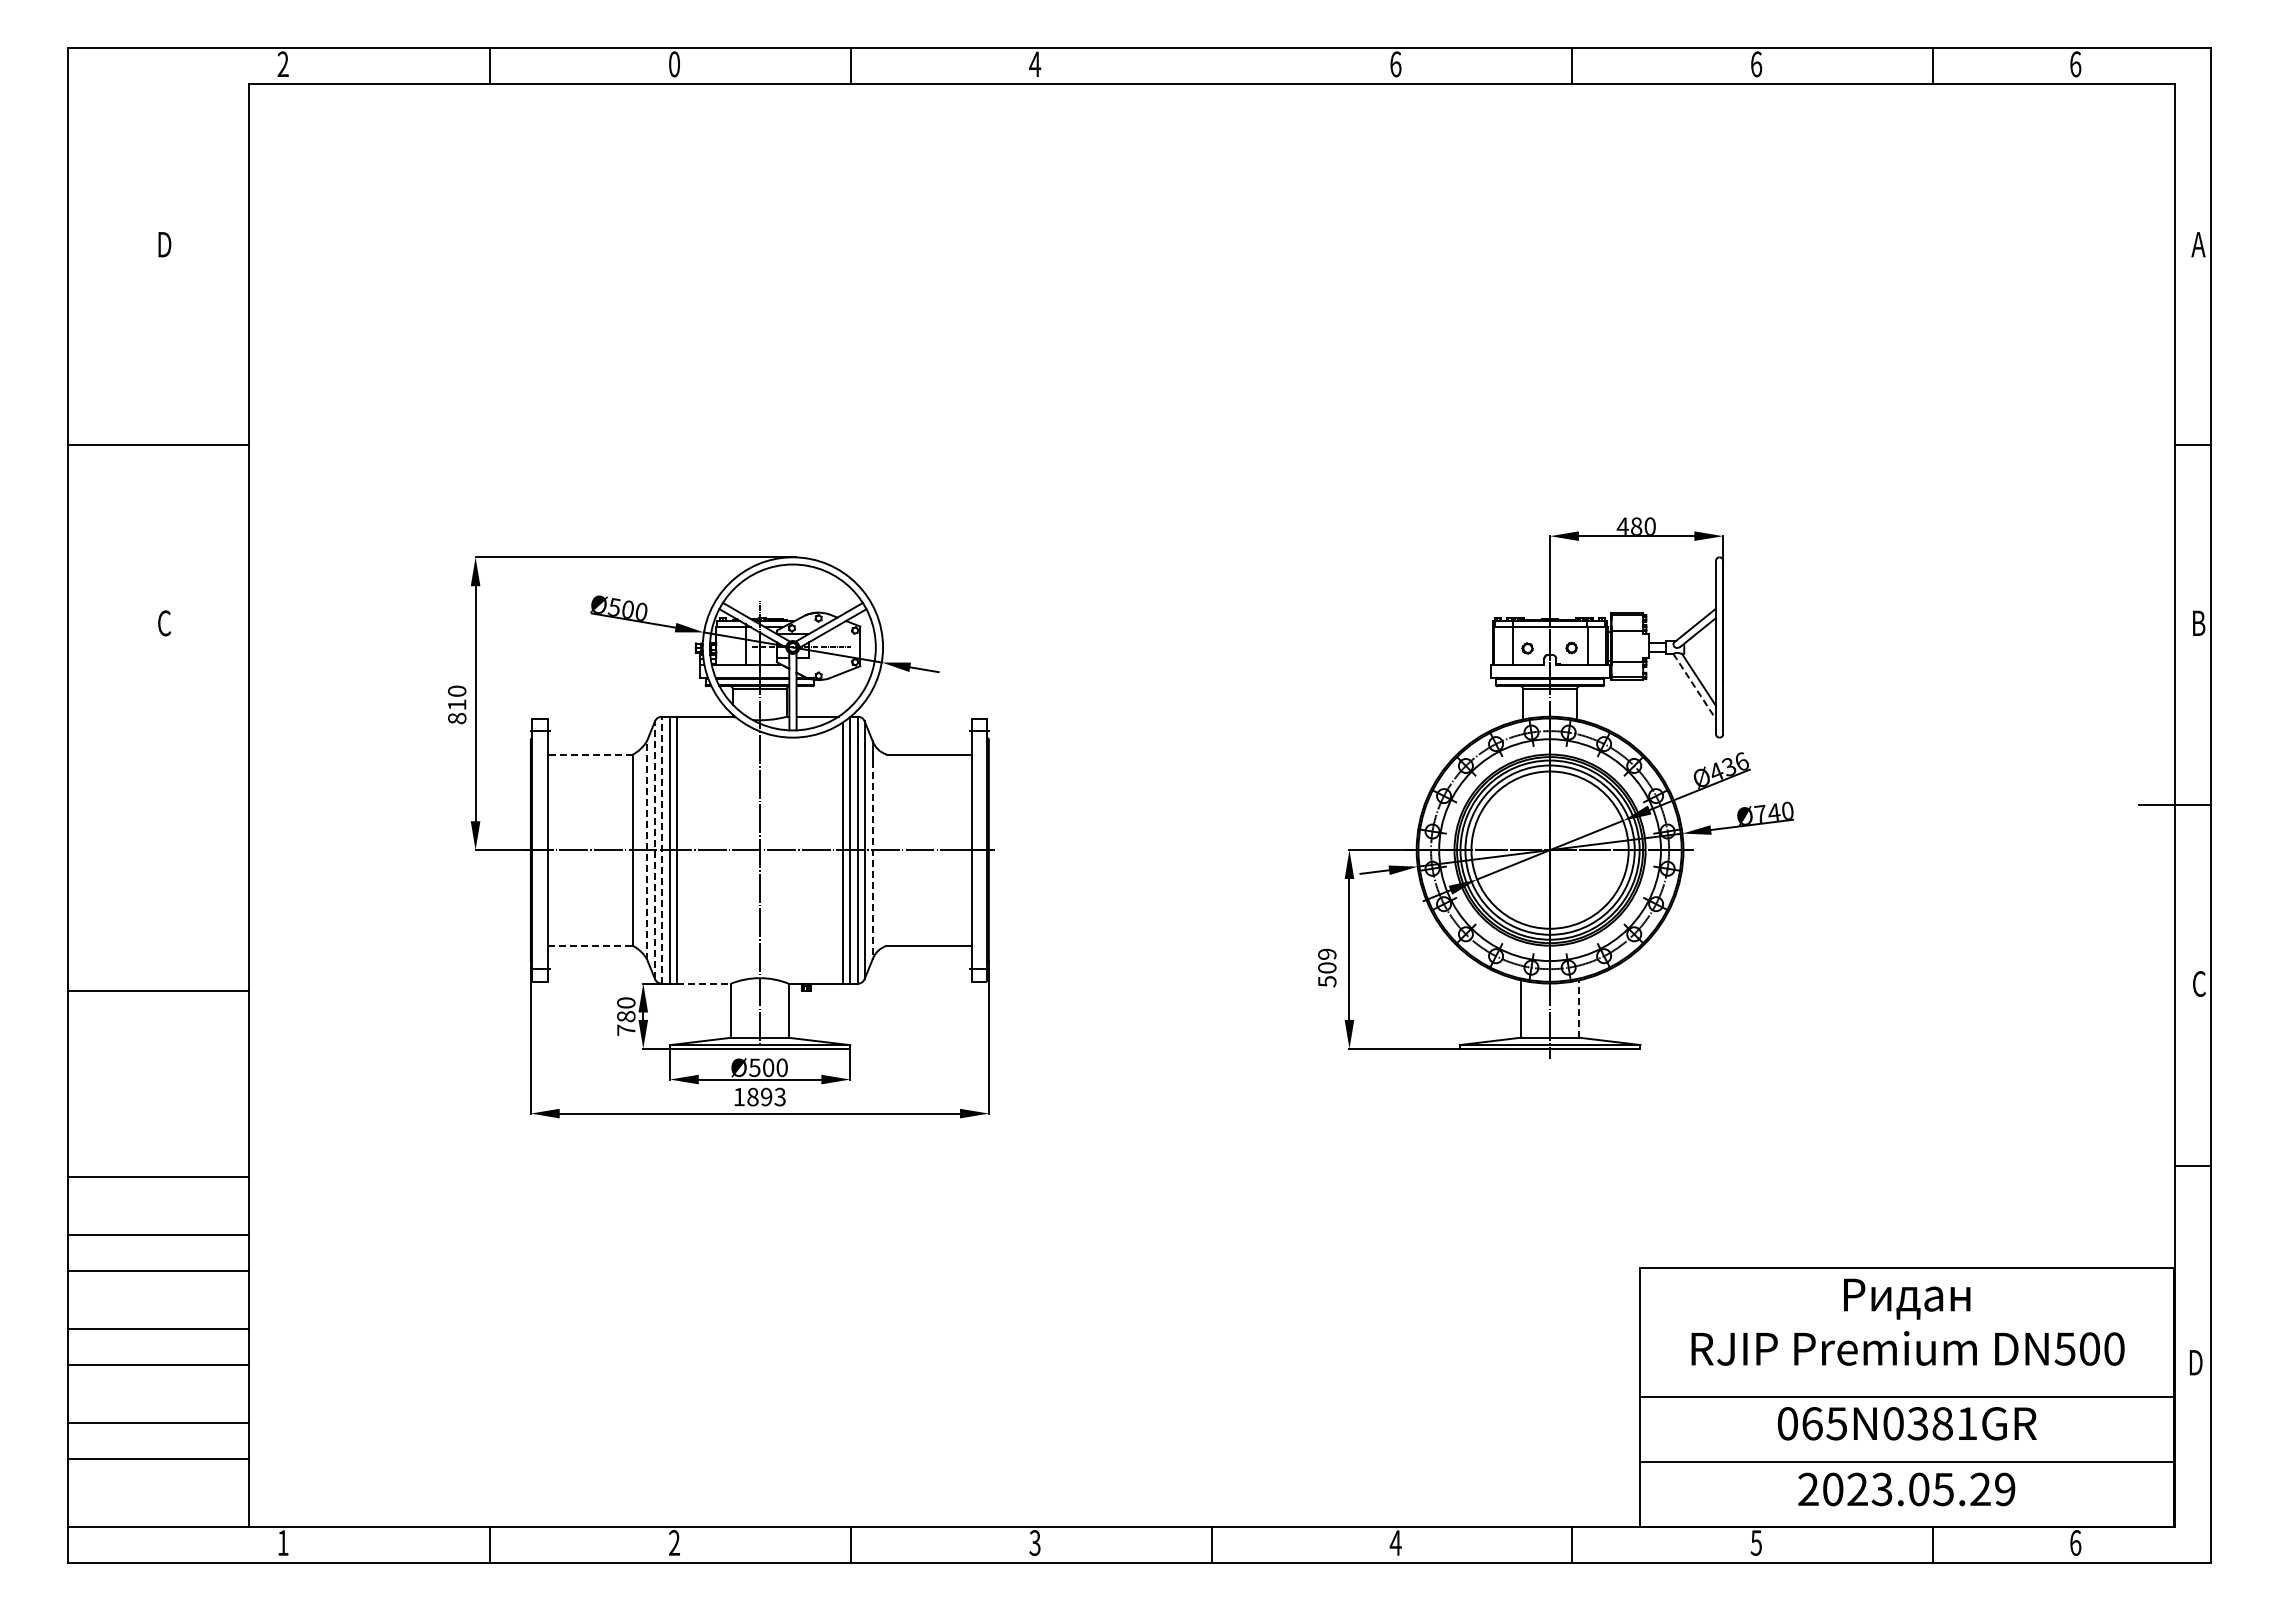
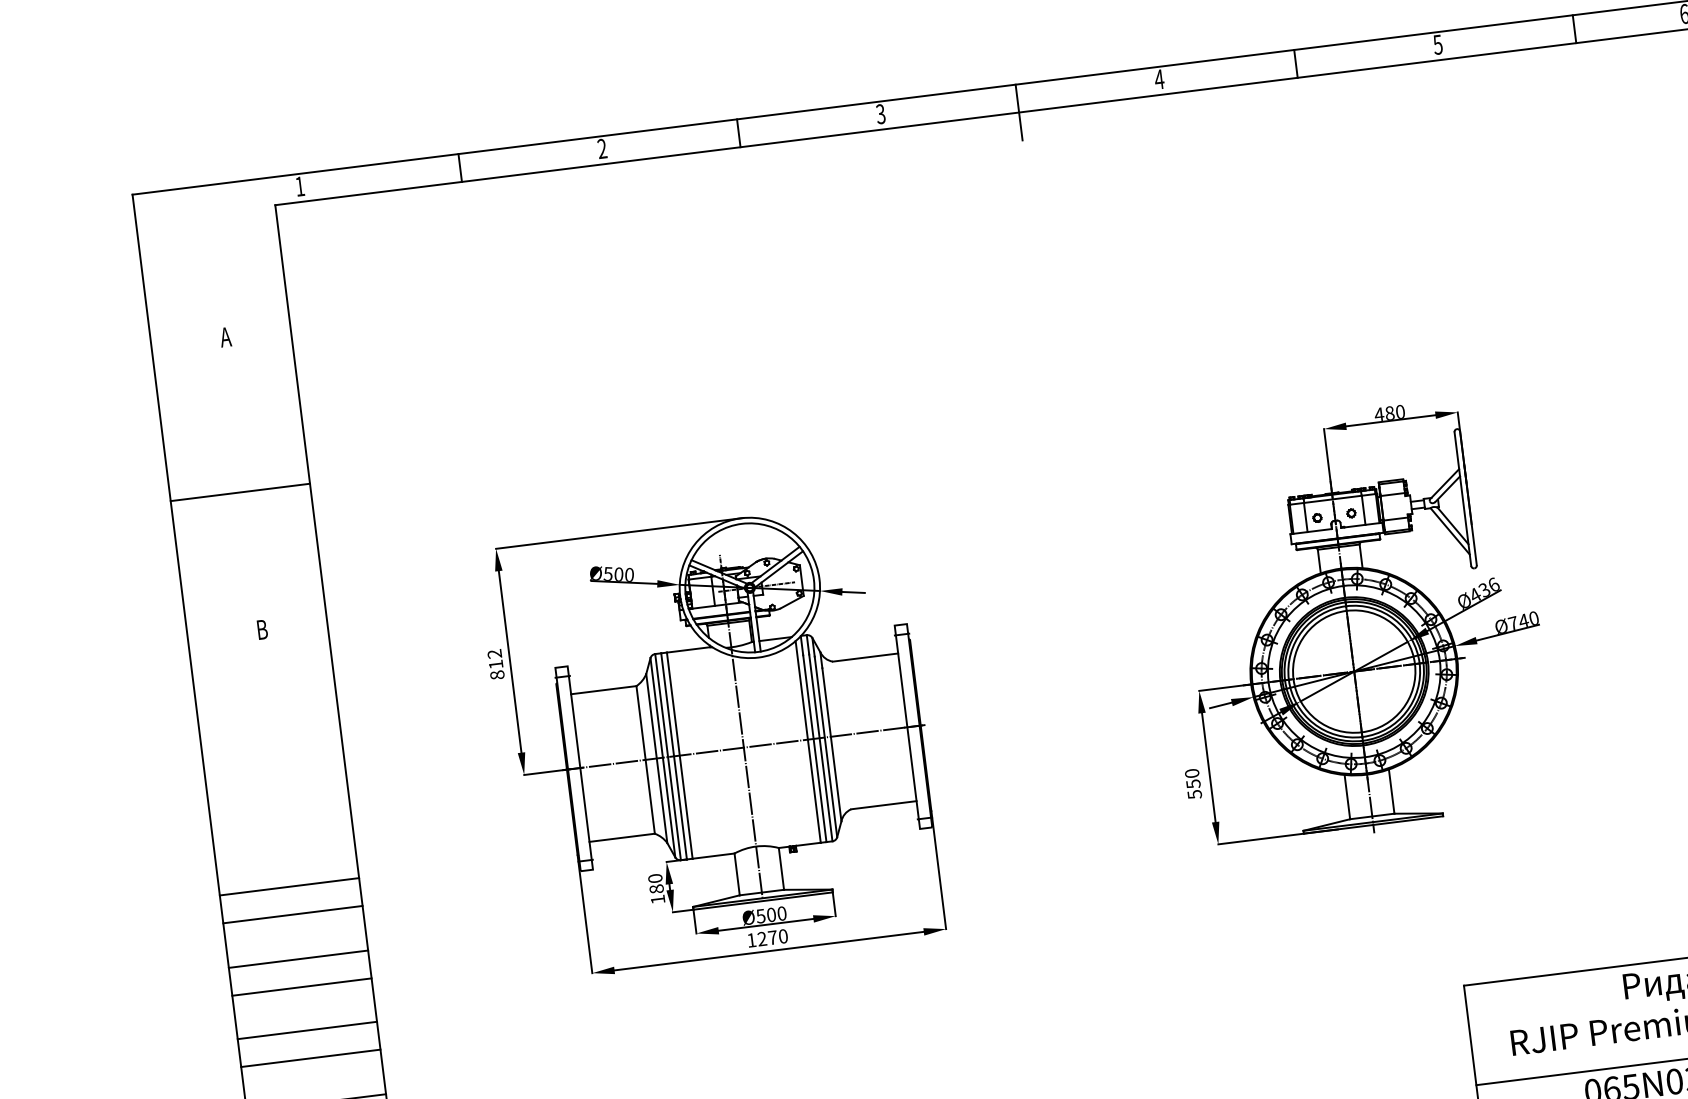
text: (282, 63) -> (299, 185), 2 -> 1
text: (674, 64) -> (602, 149), 0 -> 2
text: (1035, 64) -> (881, 114), 4 -> 3
text: (1395, 64) -> (1159, 79), 6 -> 4
text: (1756, 64) -> (1438, 44), 6 -> 5
line: (1211, 84) -> (1019, 112), added
text: (164, 244) -> (225, 337), D -> A
text: (164, 623) -> (262, 629), C -> B
line: (1694, 686) -> (1450, 531), dashed -> solid
text: (457, 690) -> (494, 653), 810 -> 812
line: (589, 754) -> (603, 690), dashed -> solid
line: (647, 849) -> (656, 757), dashed -> solid
line: (661, 849) -> (667, 756), dashed -> solid
line: (655, 850) -> (663, 757), dashed -> solid
line: (872, 860) -> (831, 744), dashed -> solid
line: (590, 945) -> (622, 837), dashed -> solid
line: (158, 955) -> (289, 886), added
text: (1327, 960) -> (1192, 778), 509 -> 550
line: (704, 983) -> (713, 855), dashed -> solid
line: (1578, 1009) -> (1391, 791), dashed -> solid
text: (626, 1029) -> (658, 899), 780 -> 180
line: (158, 1049) -> (298, 959), added
line: (158, 1085) -> (301, 987), added
text: (766, 1096) -> (772, 937), 1893 -> 1270
line: (158, 1141) -> (307, 1030), added

